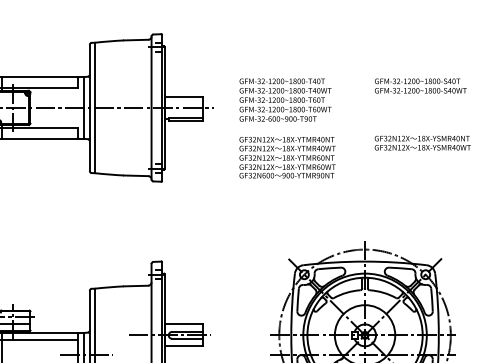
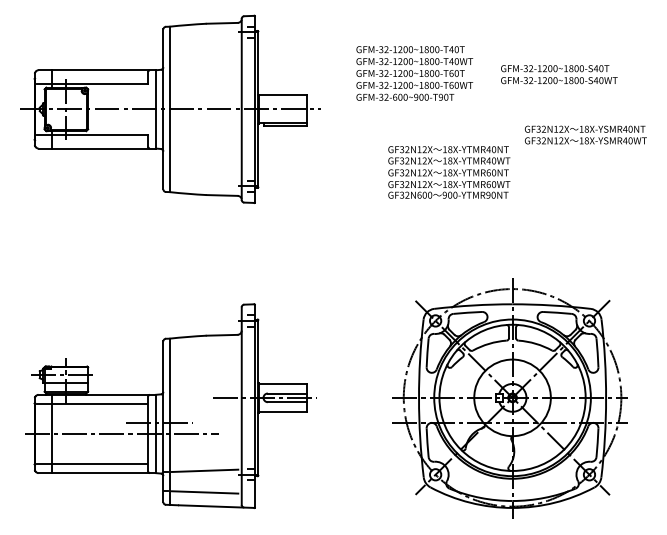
text: (420, 85) -> (559, 74), moved
text: (285, 100) -> (414, 73), moved
text: (422, 142) -> (585, 134), moved
text: (287, 157) -> (449, 172), moved

